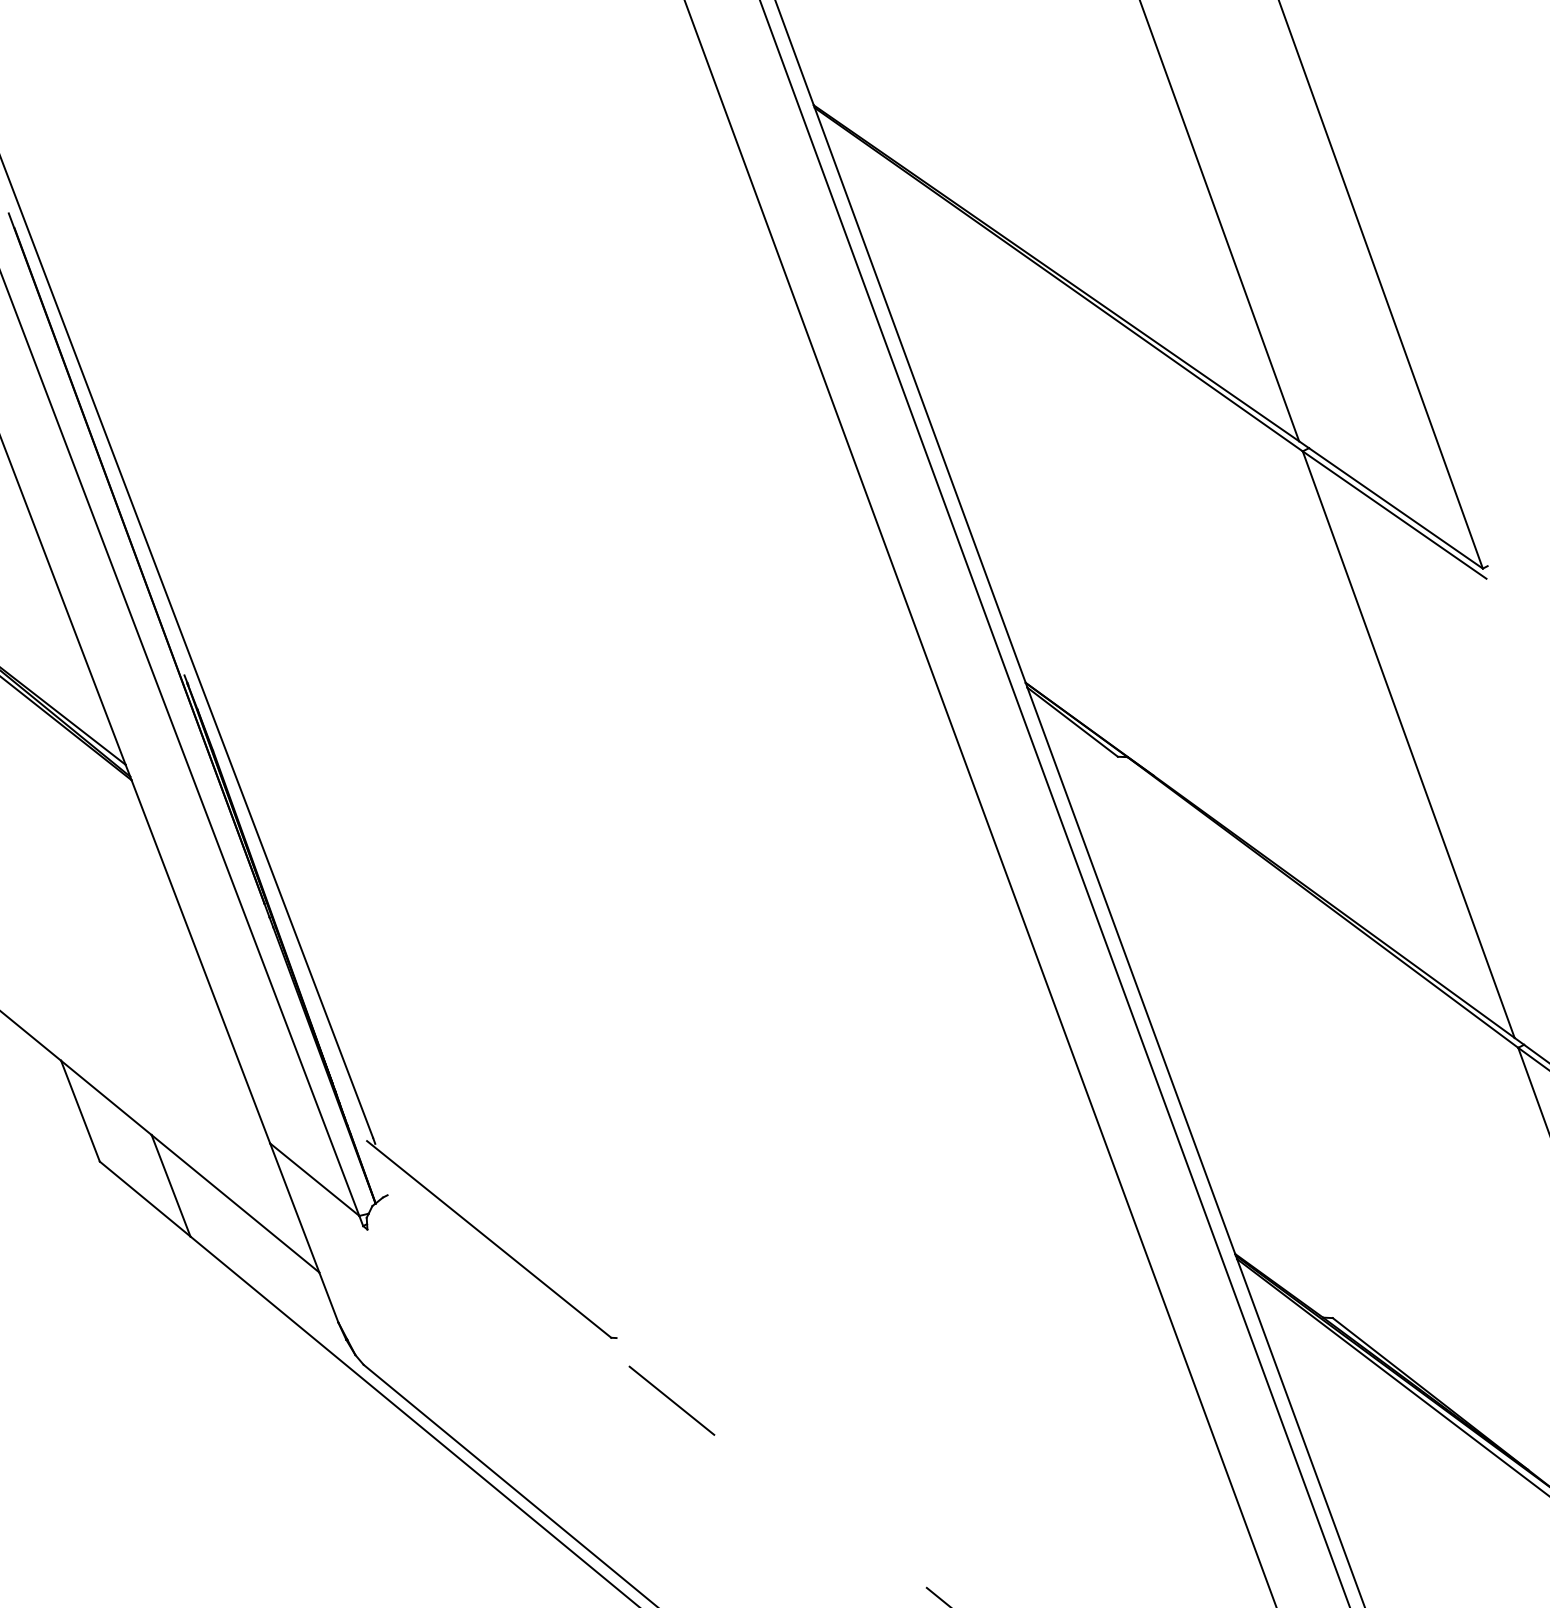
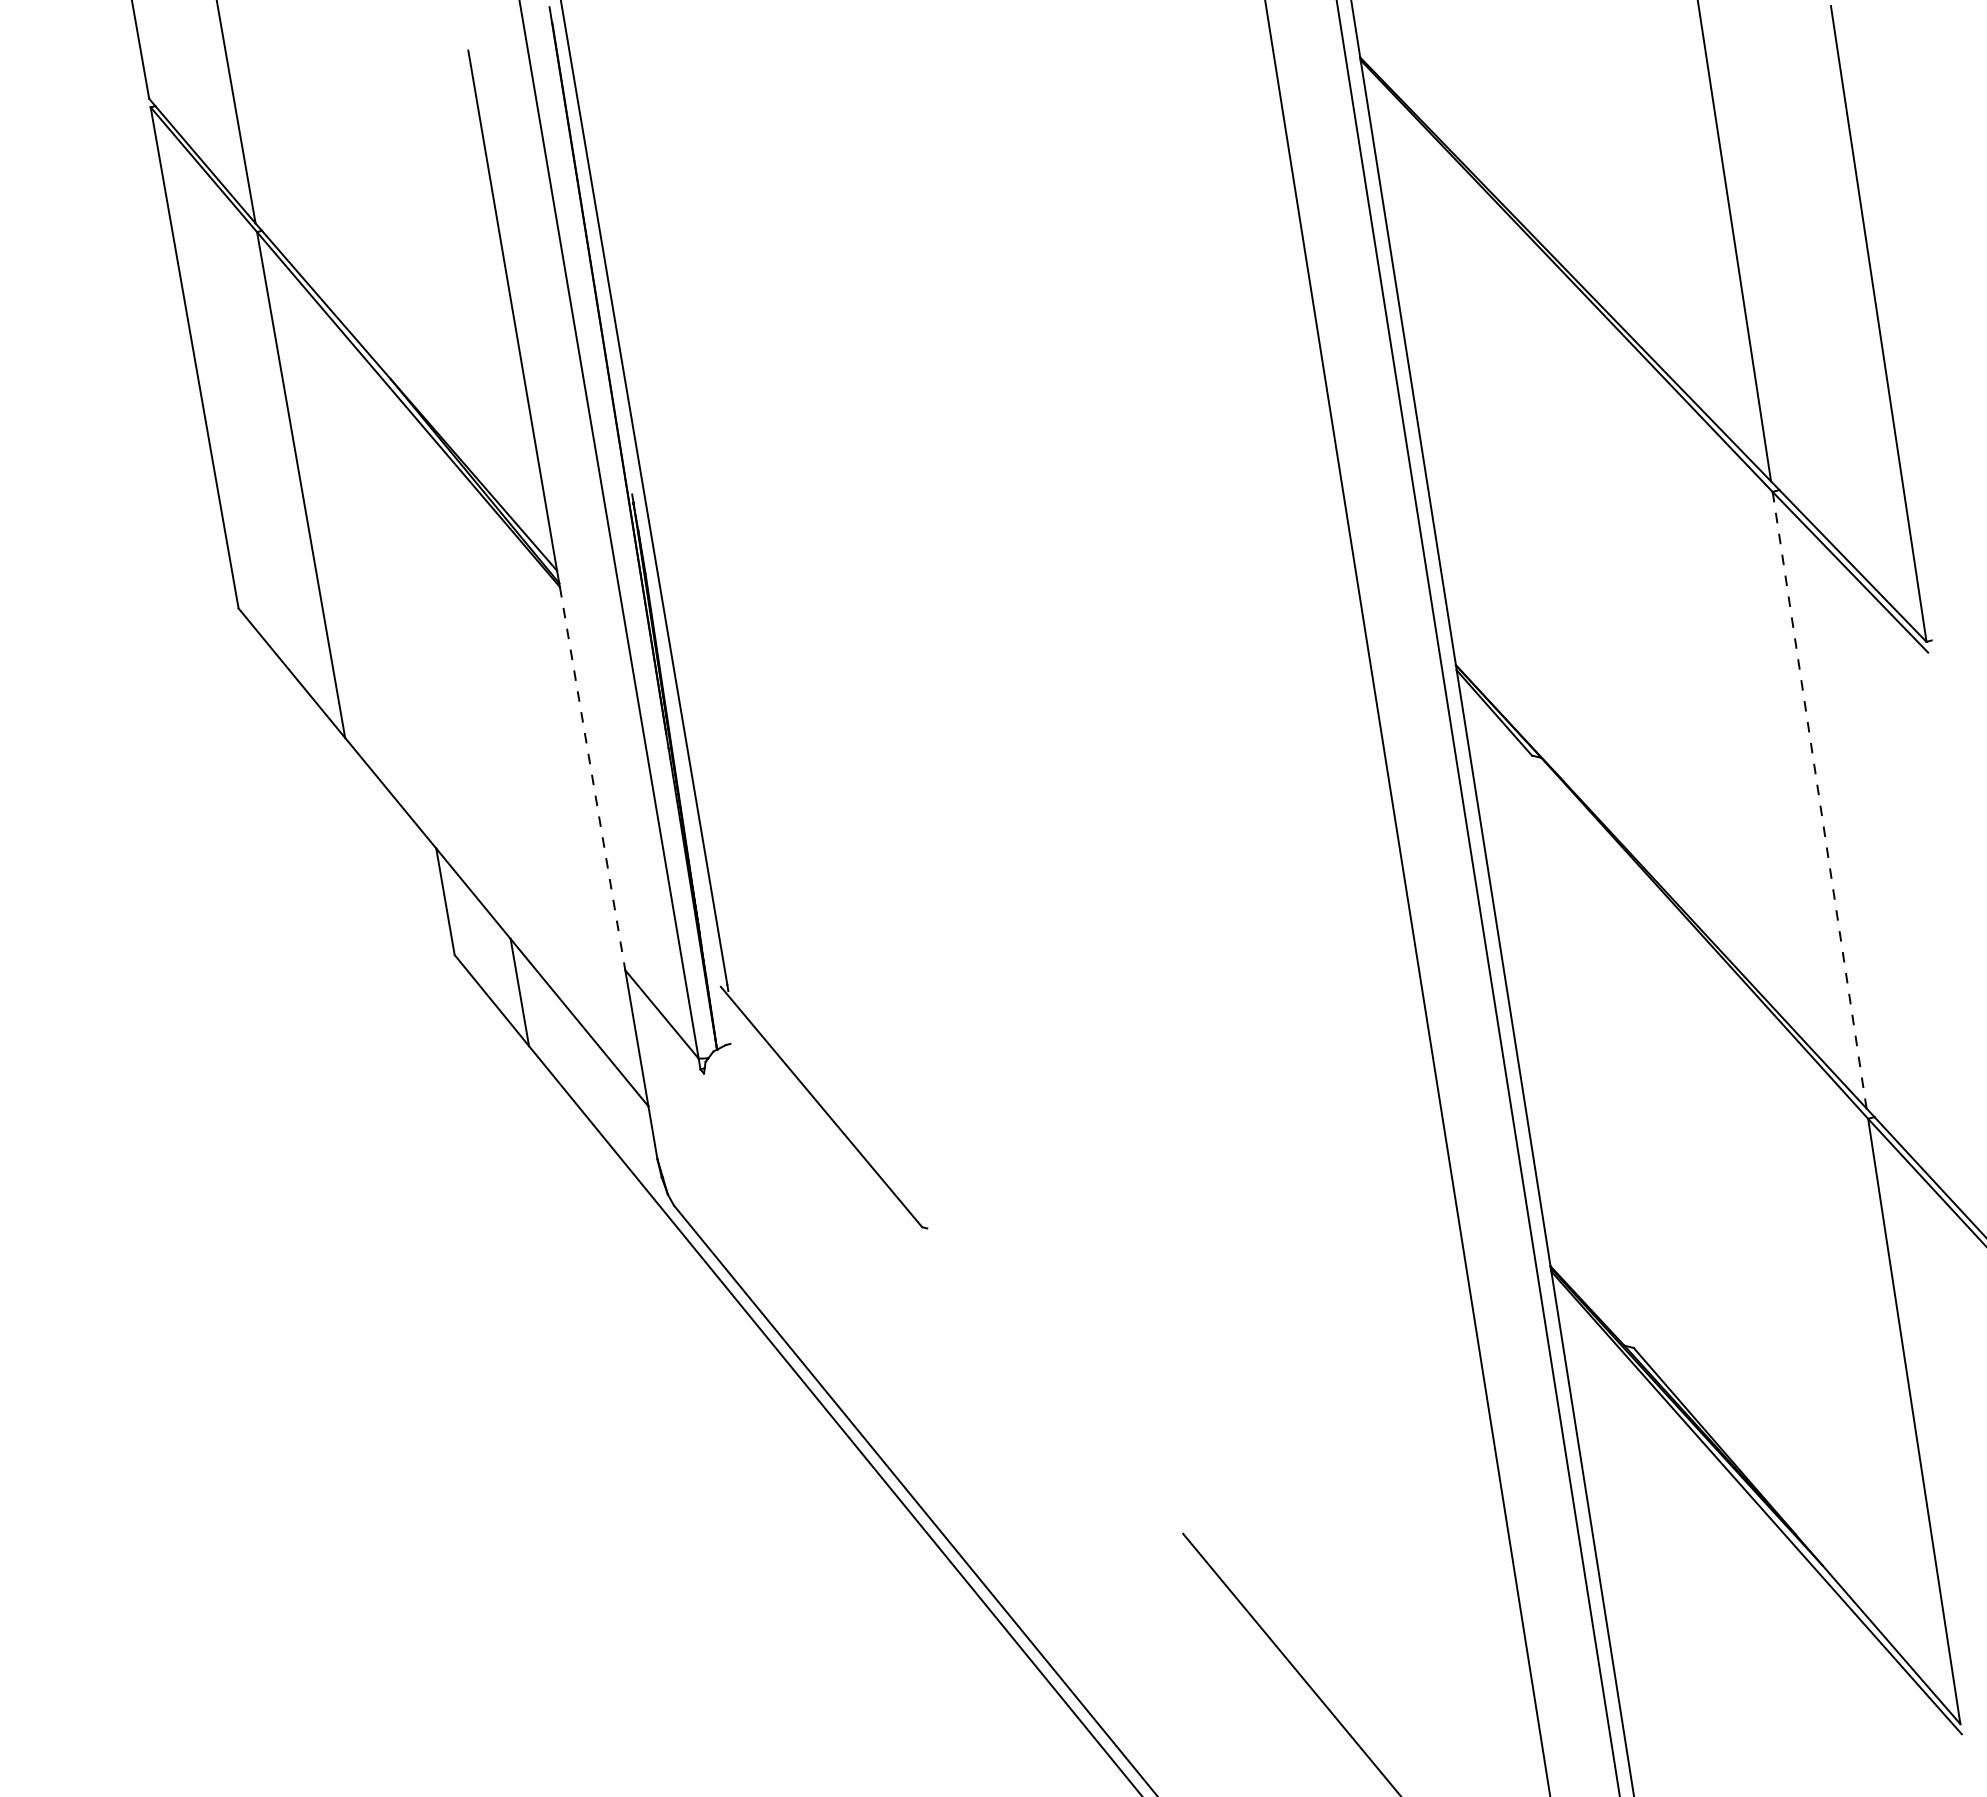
line: (1408, 744) -> (1819, 800), solid -> dashed
line: (200, 962) -> (592, 779), solid -> dashed
line: (671, 1400) -> (969, 1300), removed

